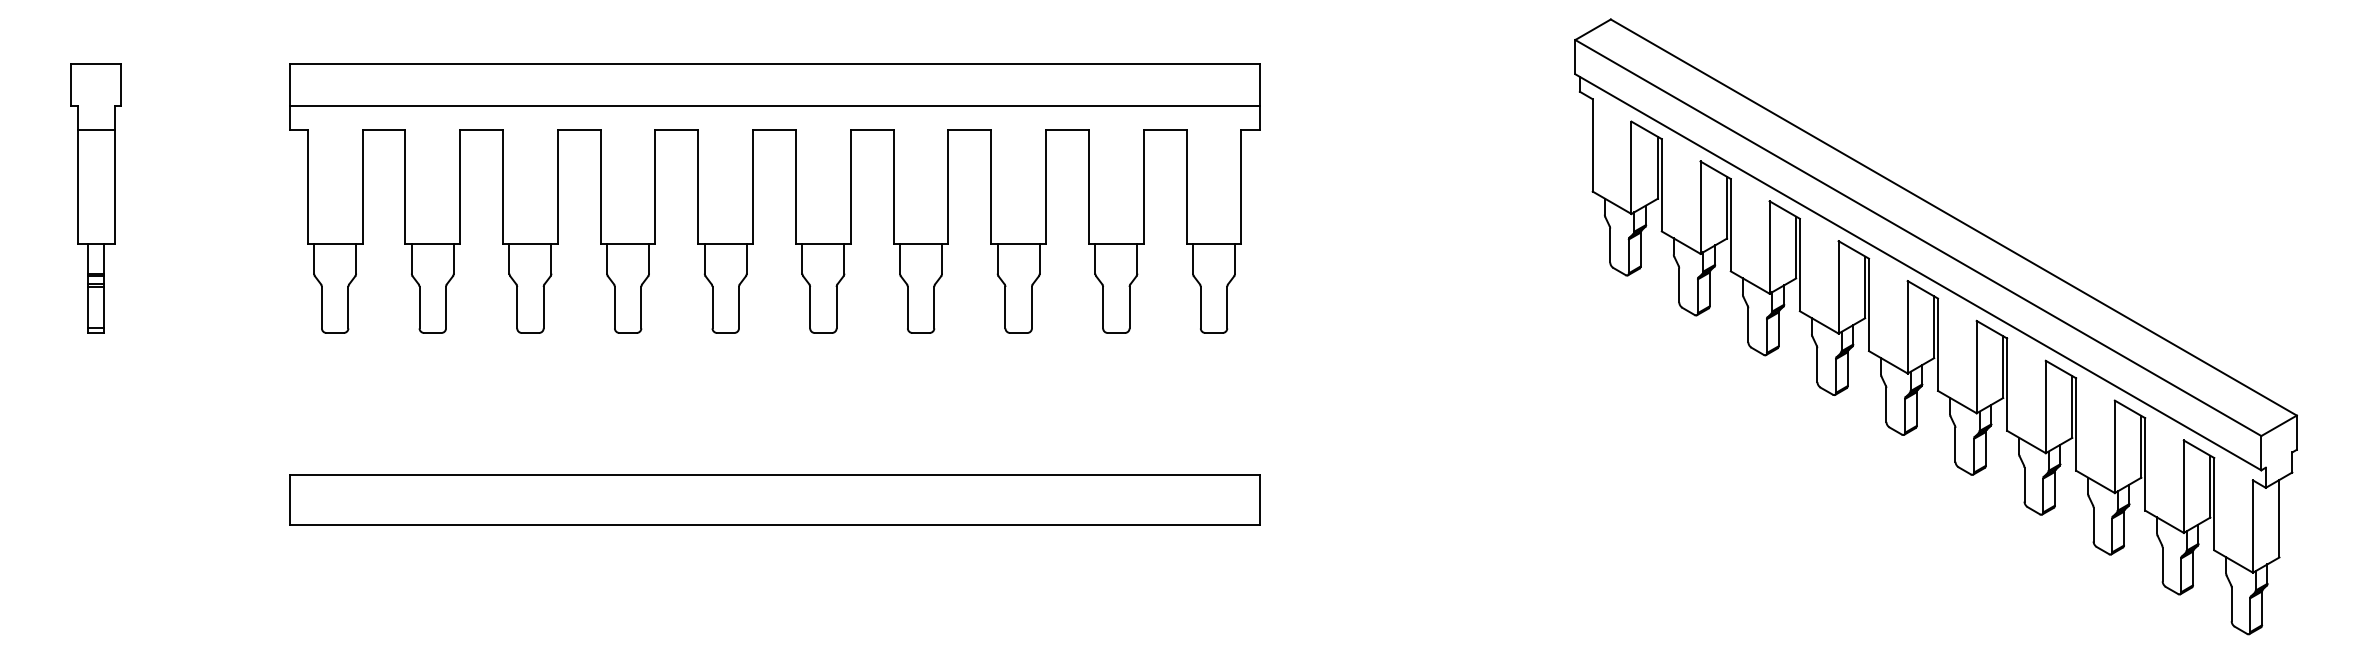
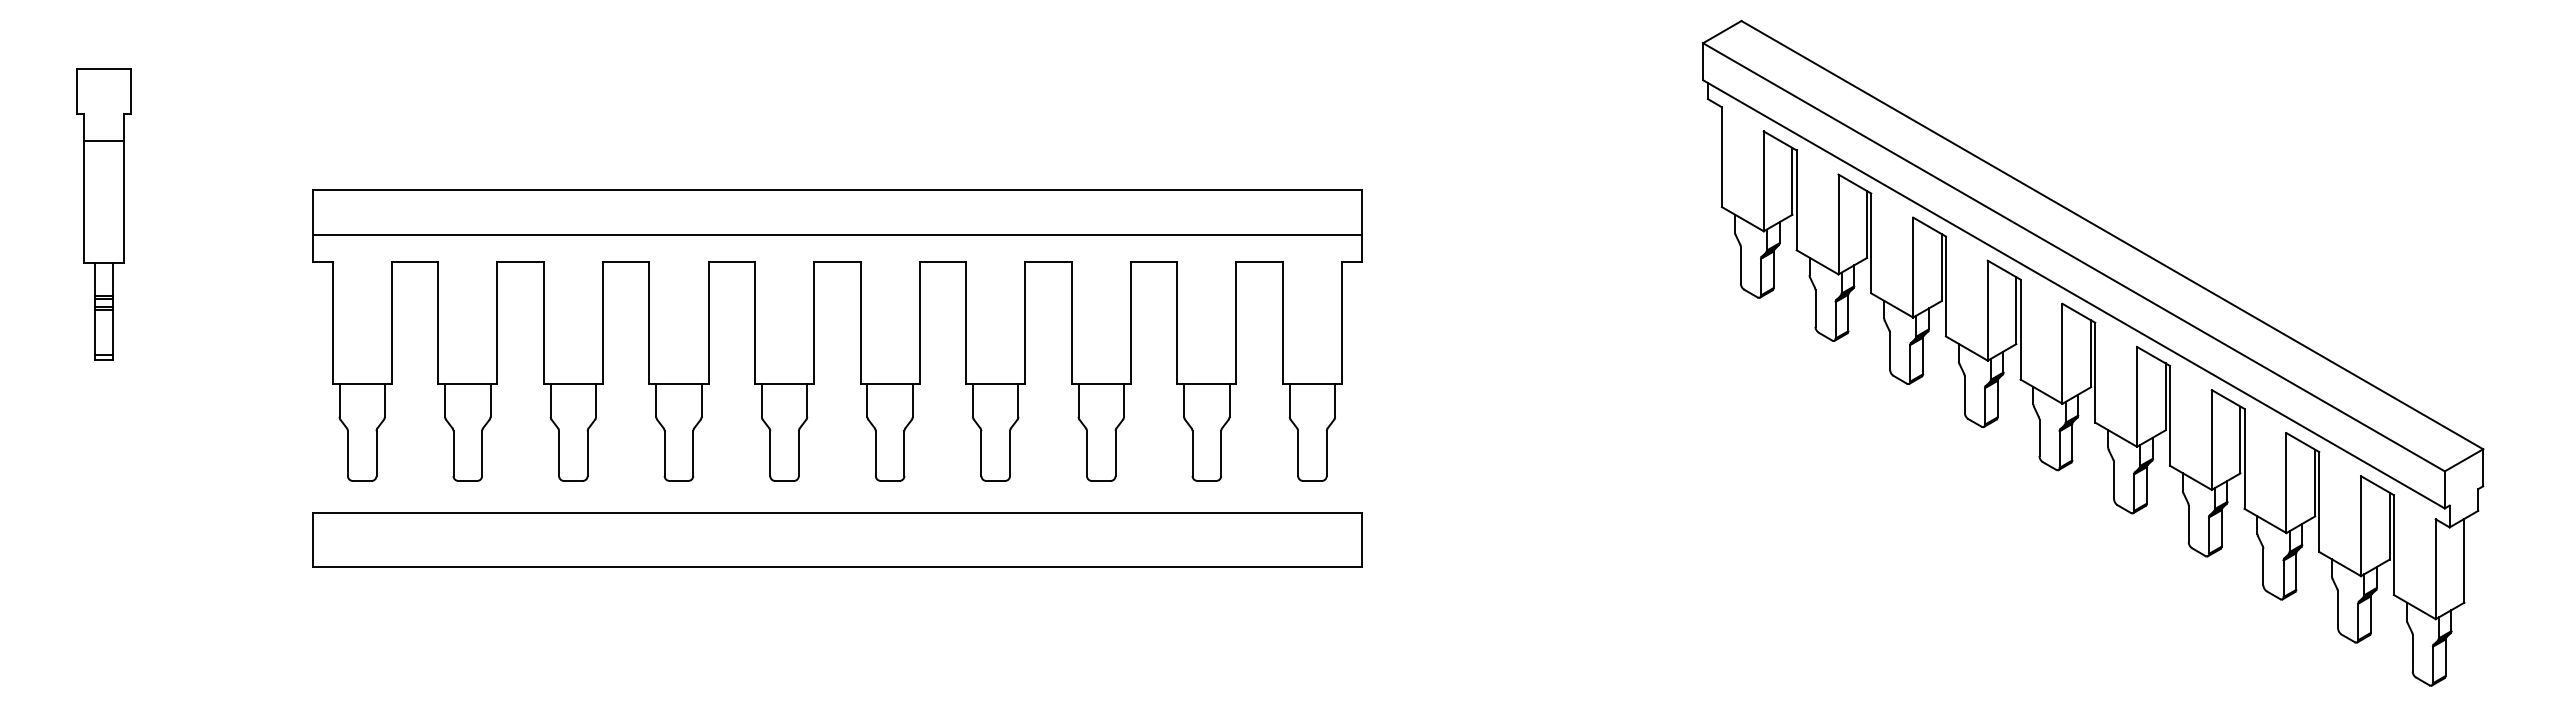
part: (753, 198) -> (814, 335), moved

